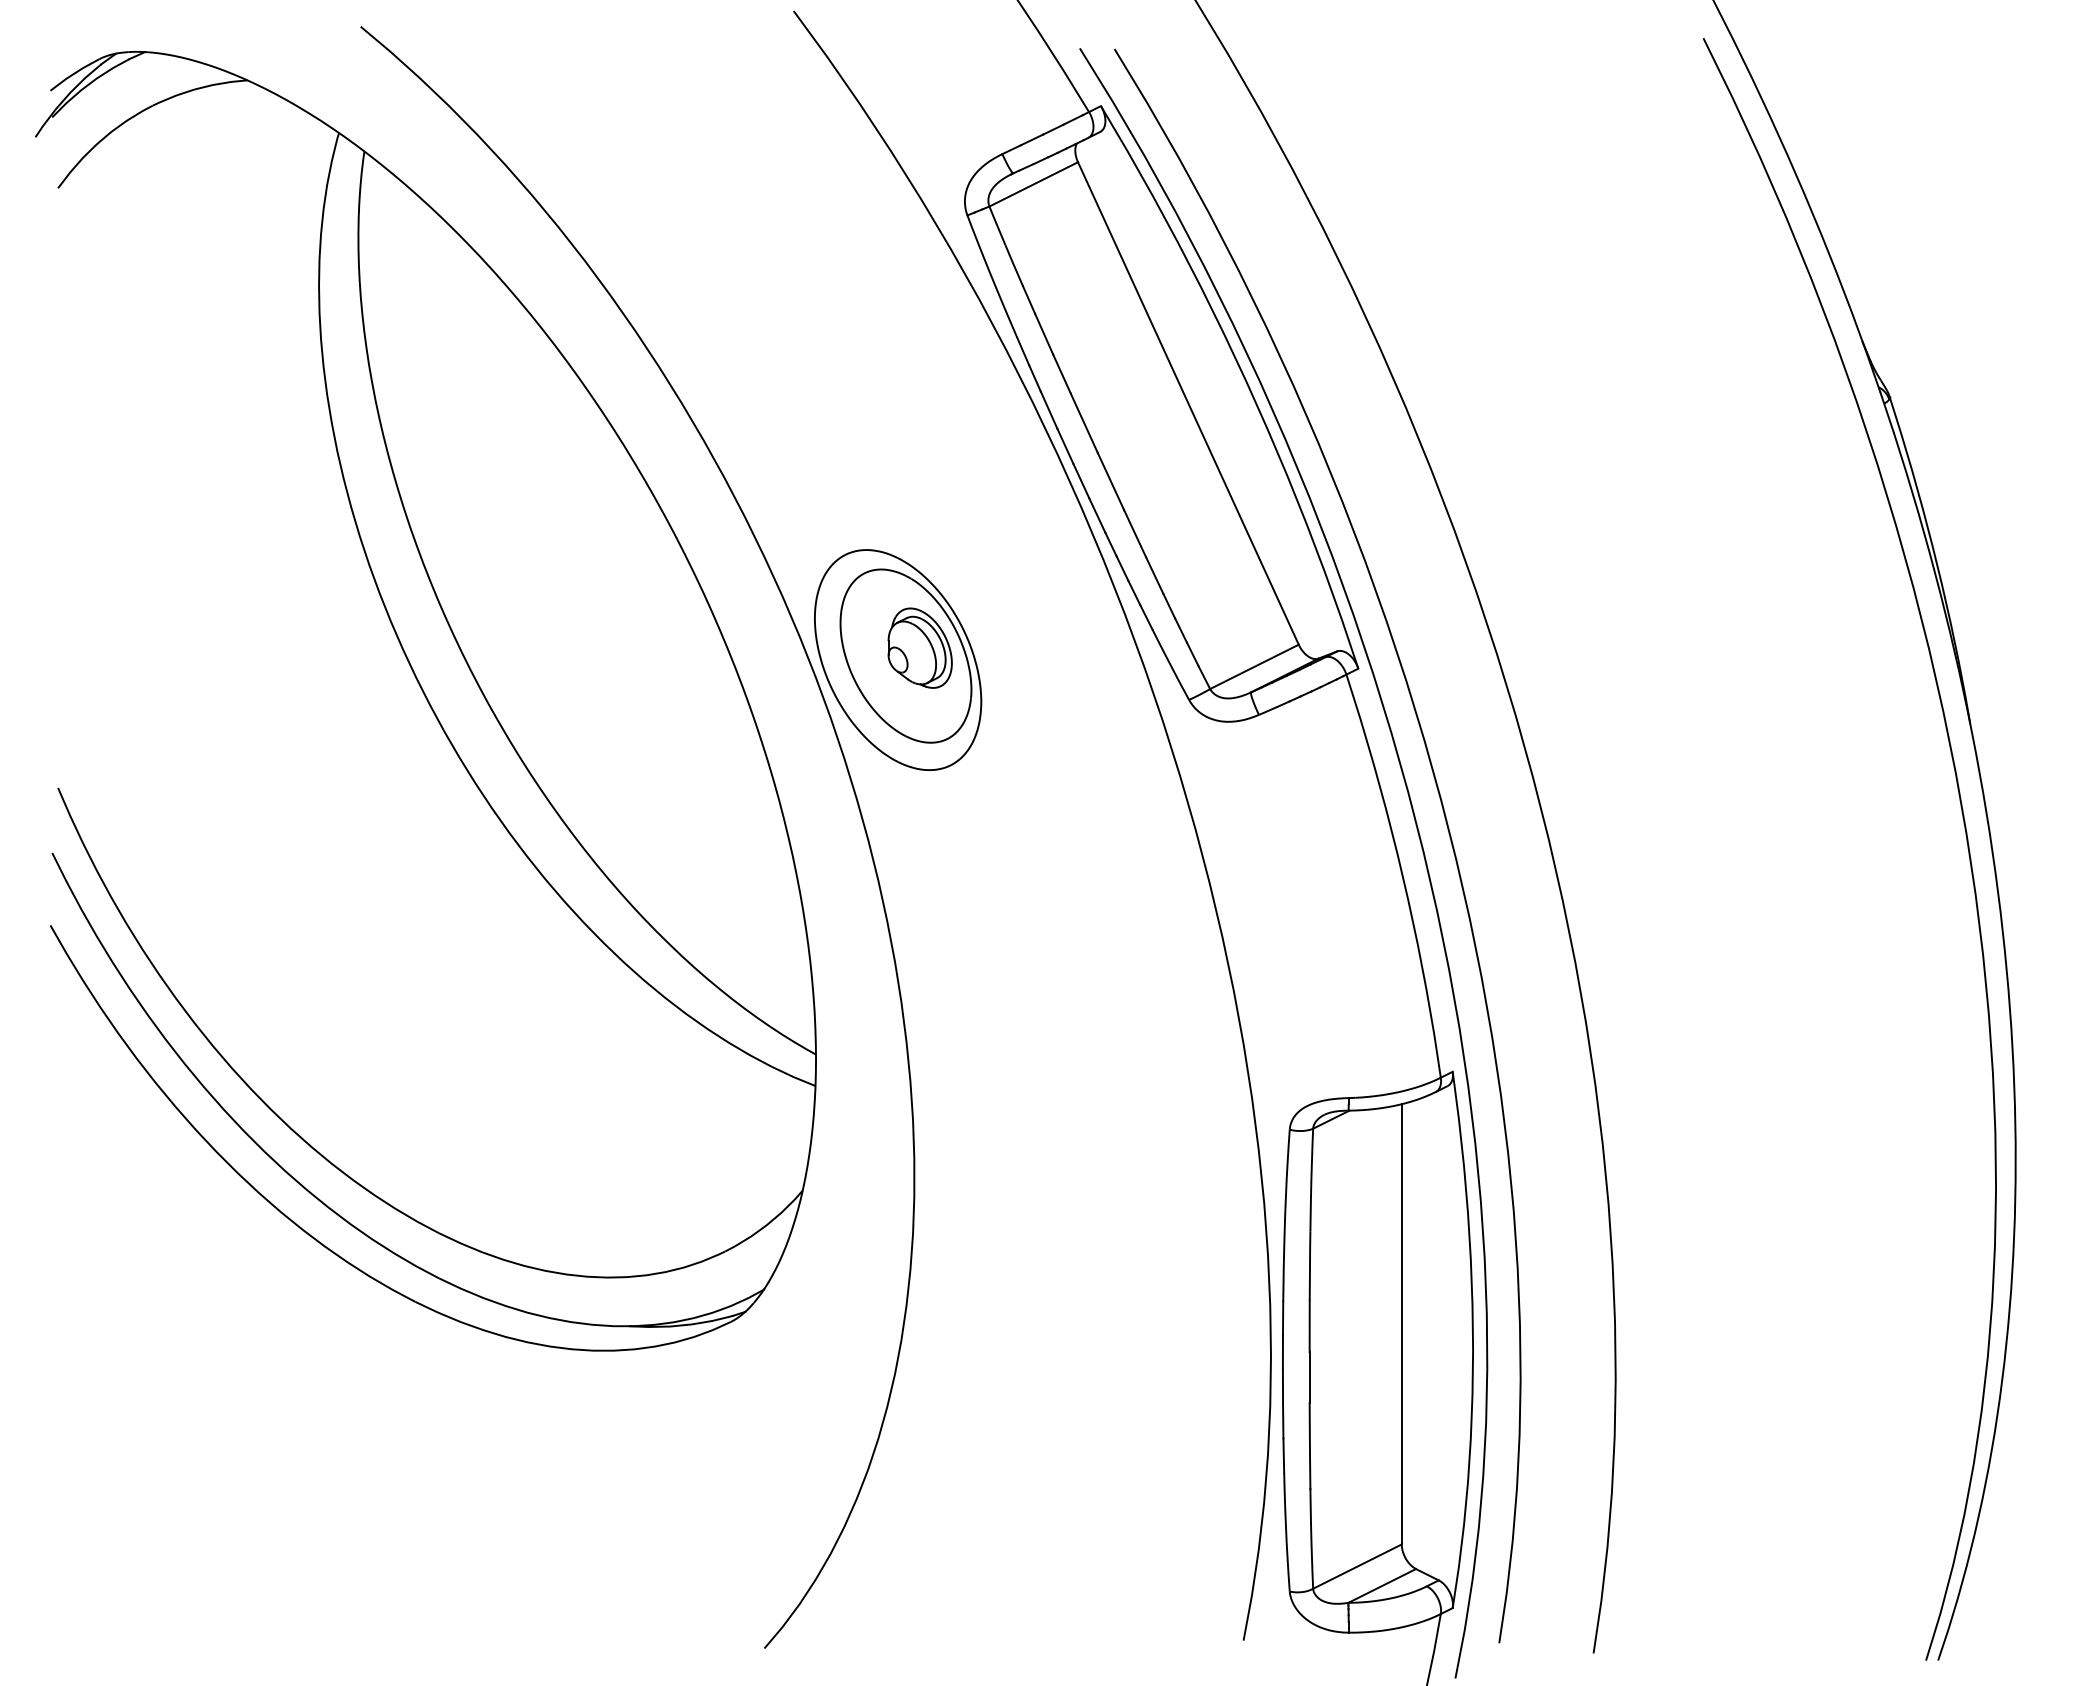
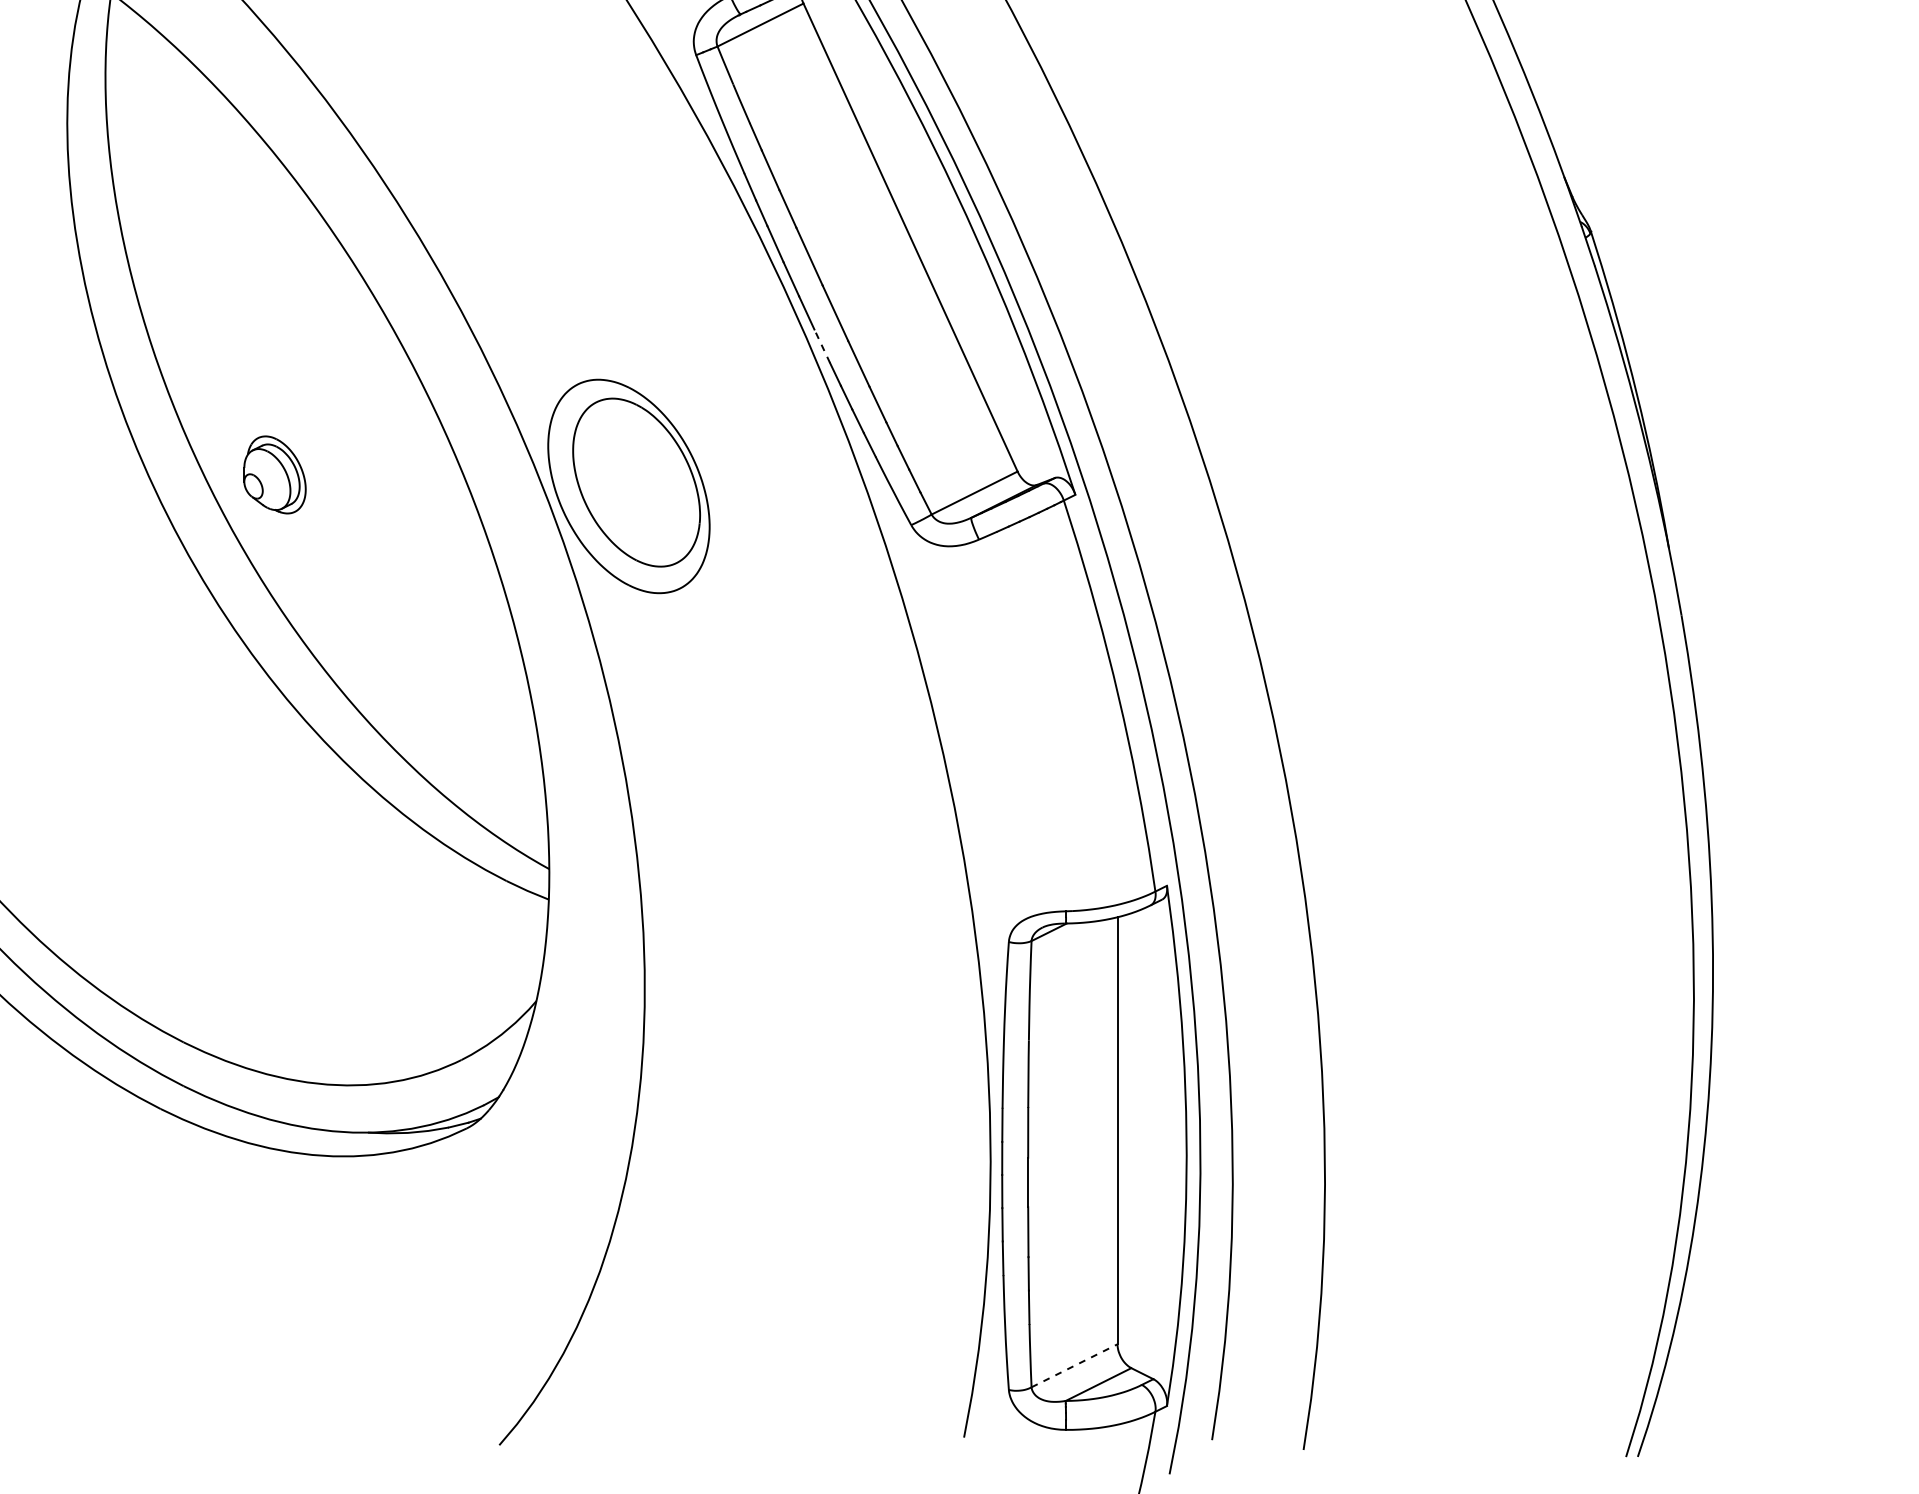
line: (1097, 515) -> (822, 346), solid -> dashed
part: (919, 647) -> (274, 474), moved
line: (1357, 1566) -> (1074, 1365), solid -> dashed

